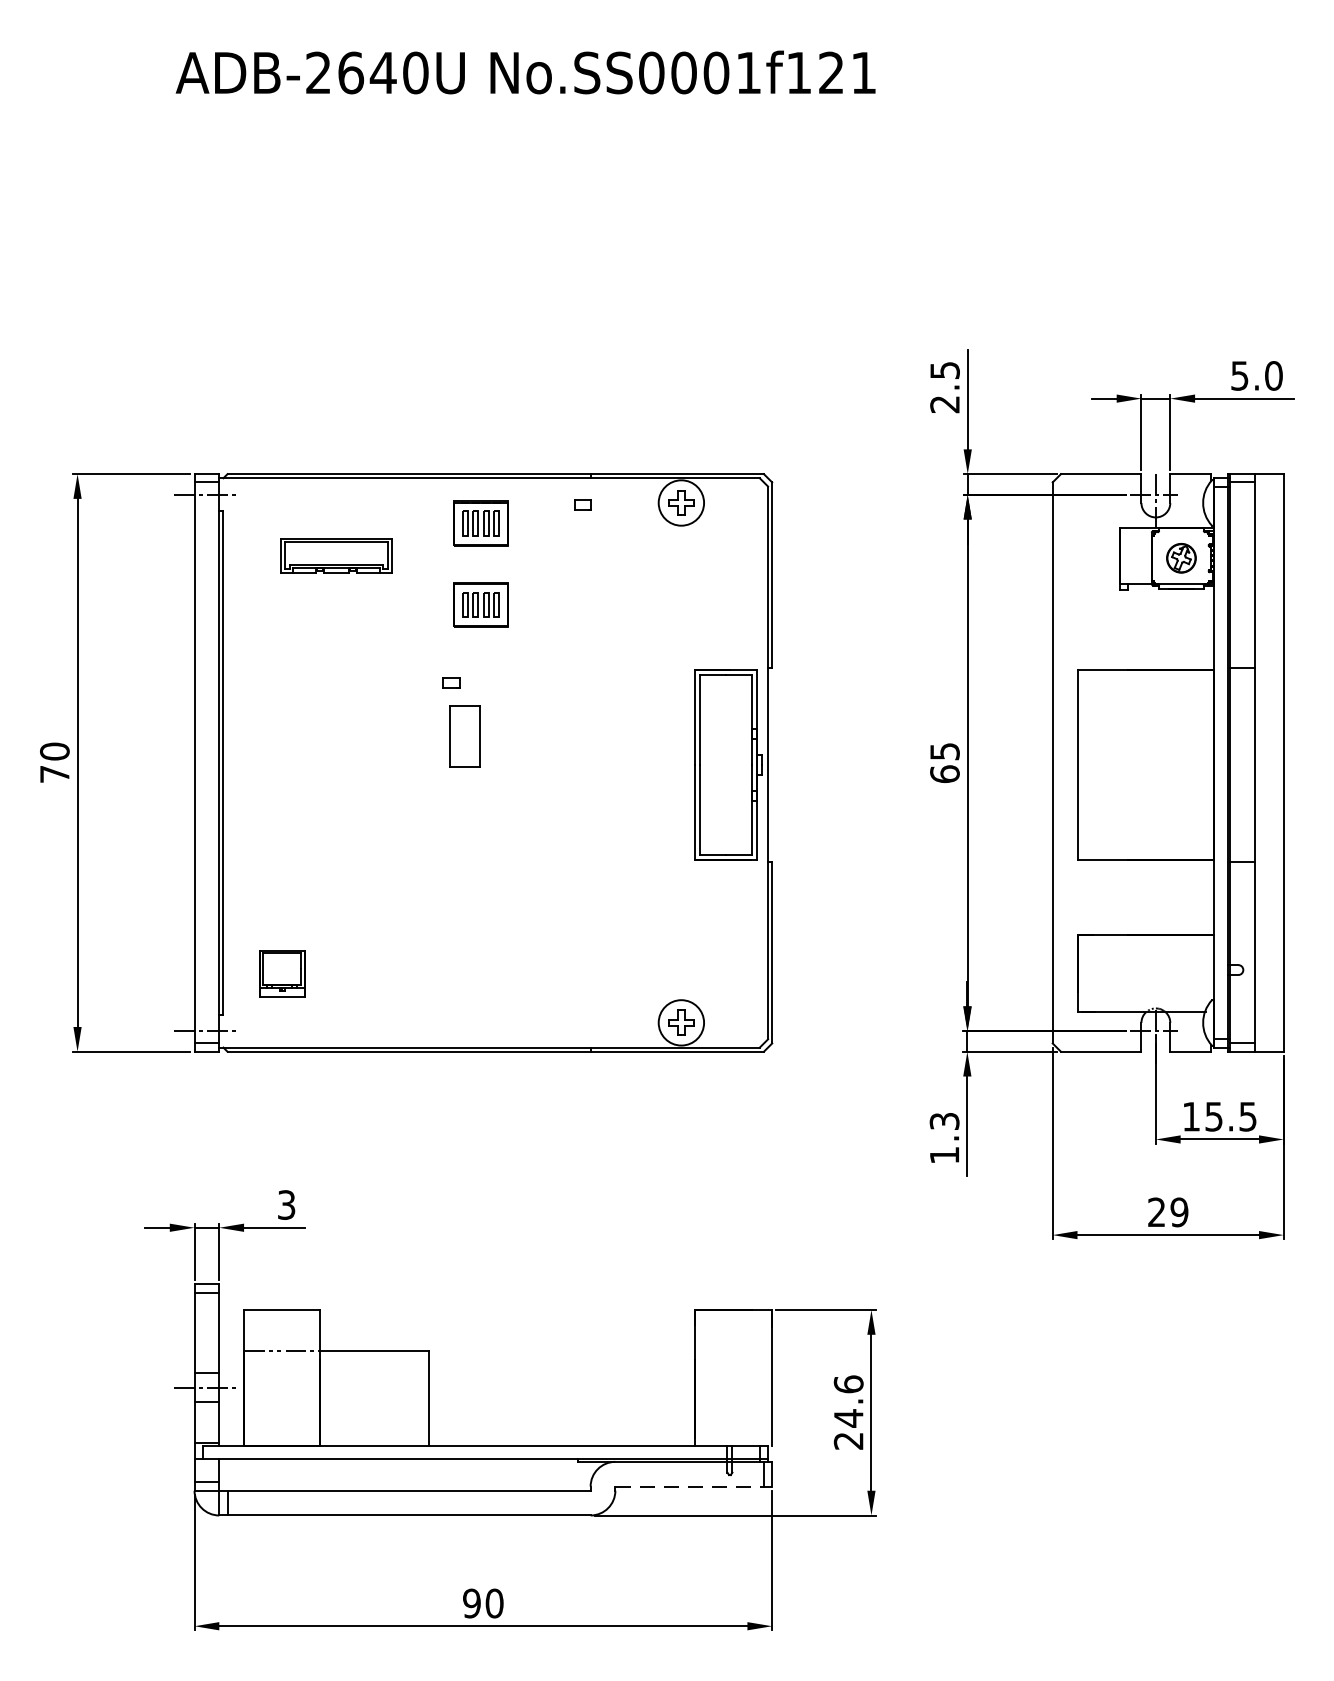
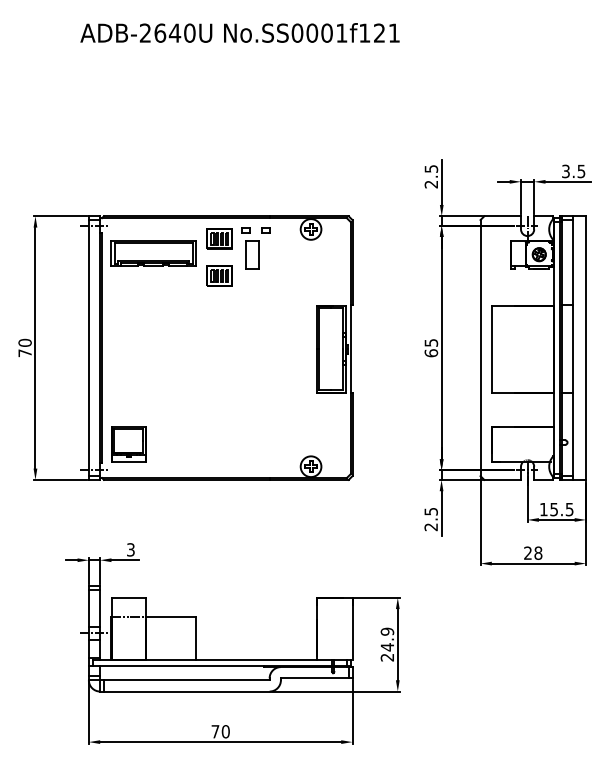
text: (1256, 375) -> (573, 171), 5.0 -> 3.5
part: (336, 555) -> (153, 253), size x1.67
part: (461, 722) -> (250, 248), moved
part: (281, 974) -> (128, 444), size x1.67
text: (943, 1138) -> (430, 519), 1.3 -> 2.5
text: (1179, 1210) -> (538, 552), 29 -> 28
text: (848, 1383) -> (387, 631), 24.6 -> 24.9
line: (693, 1486) -> (316, 678), dashed -> solid
text: (471, 1603) -> (215, 731), 90 -> 70

